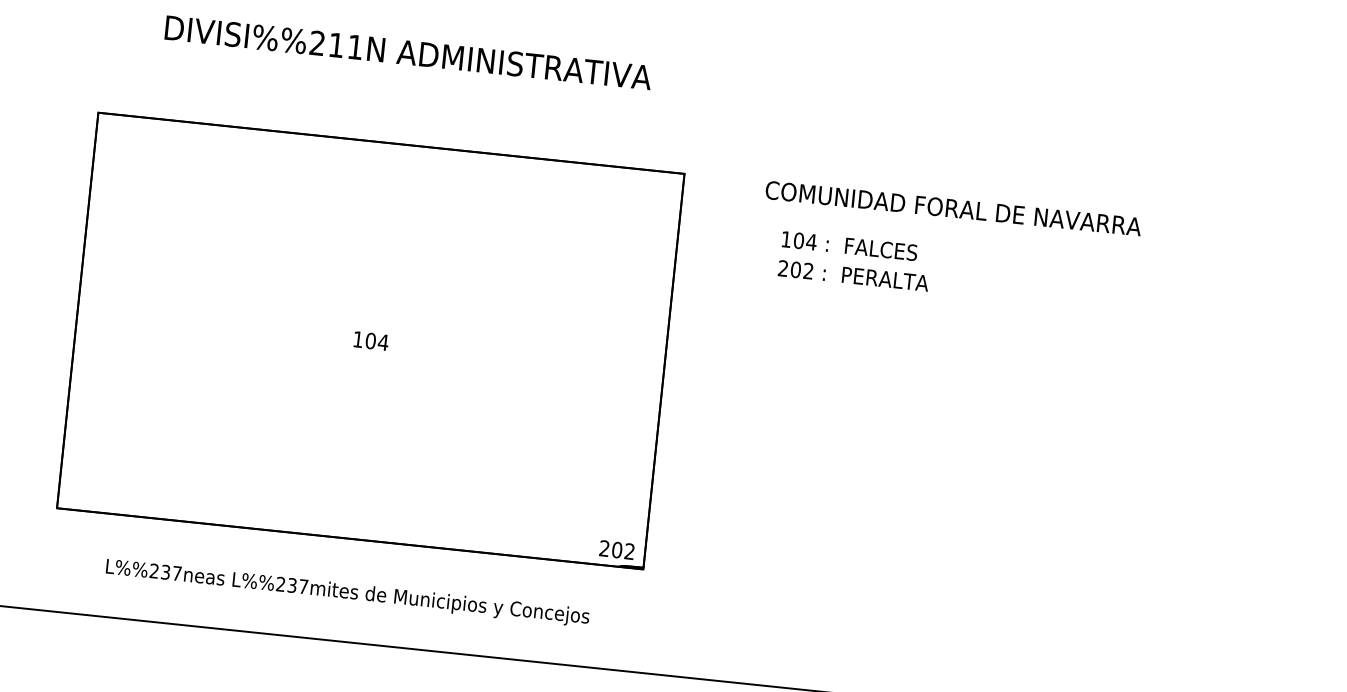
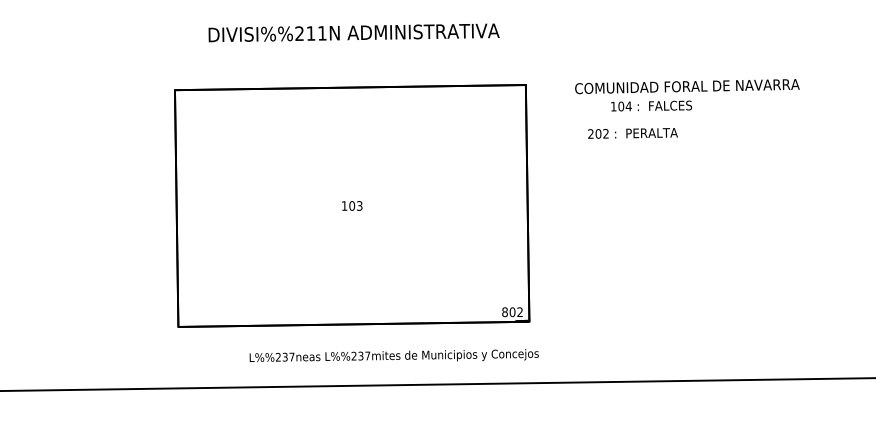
text: (849, 245) -> (651, 105), moved
text: (383, 341) -> (359, 205), 104 -> 103
text: (603, 548) -> (504, 312), 202 -> 802
text: (346, 591) -> (393, 355), moved

